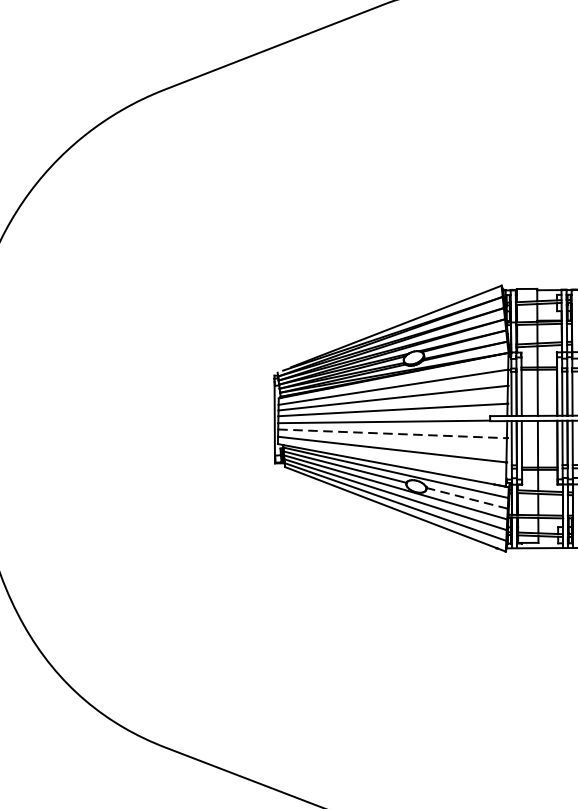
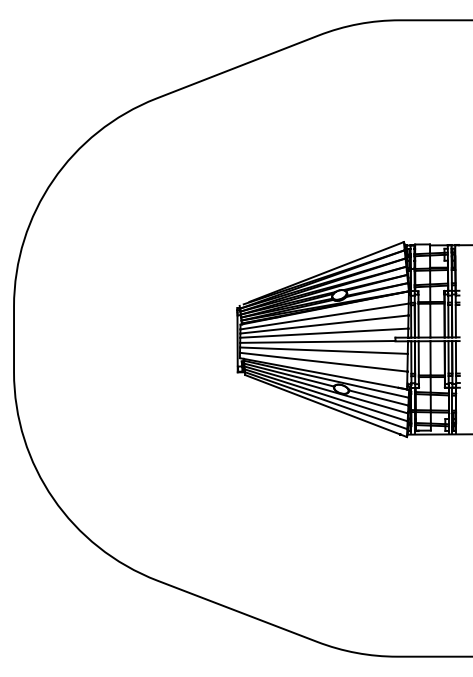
line: (391, 433) -> (323, 350), dashed -> solid
line: (466, 497) -> (378, 397), dashed -> solid

